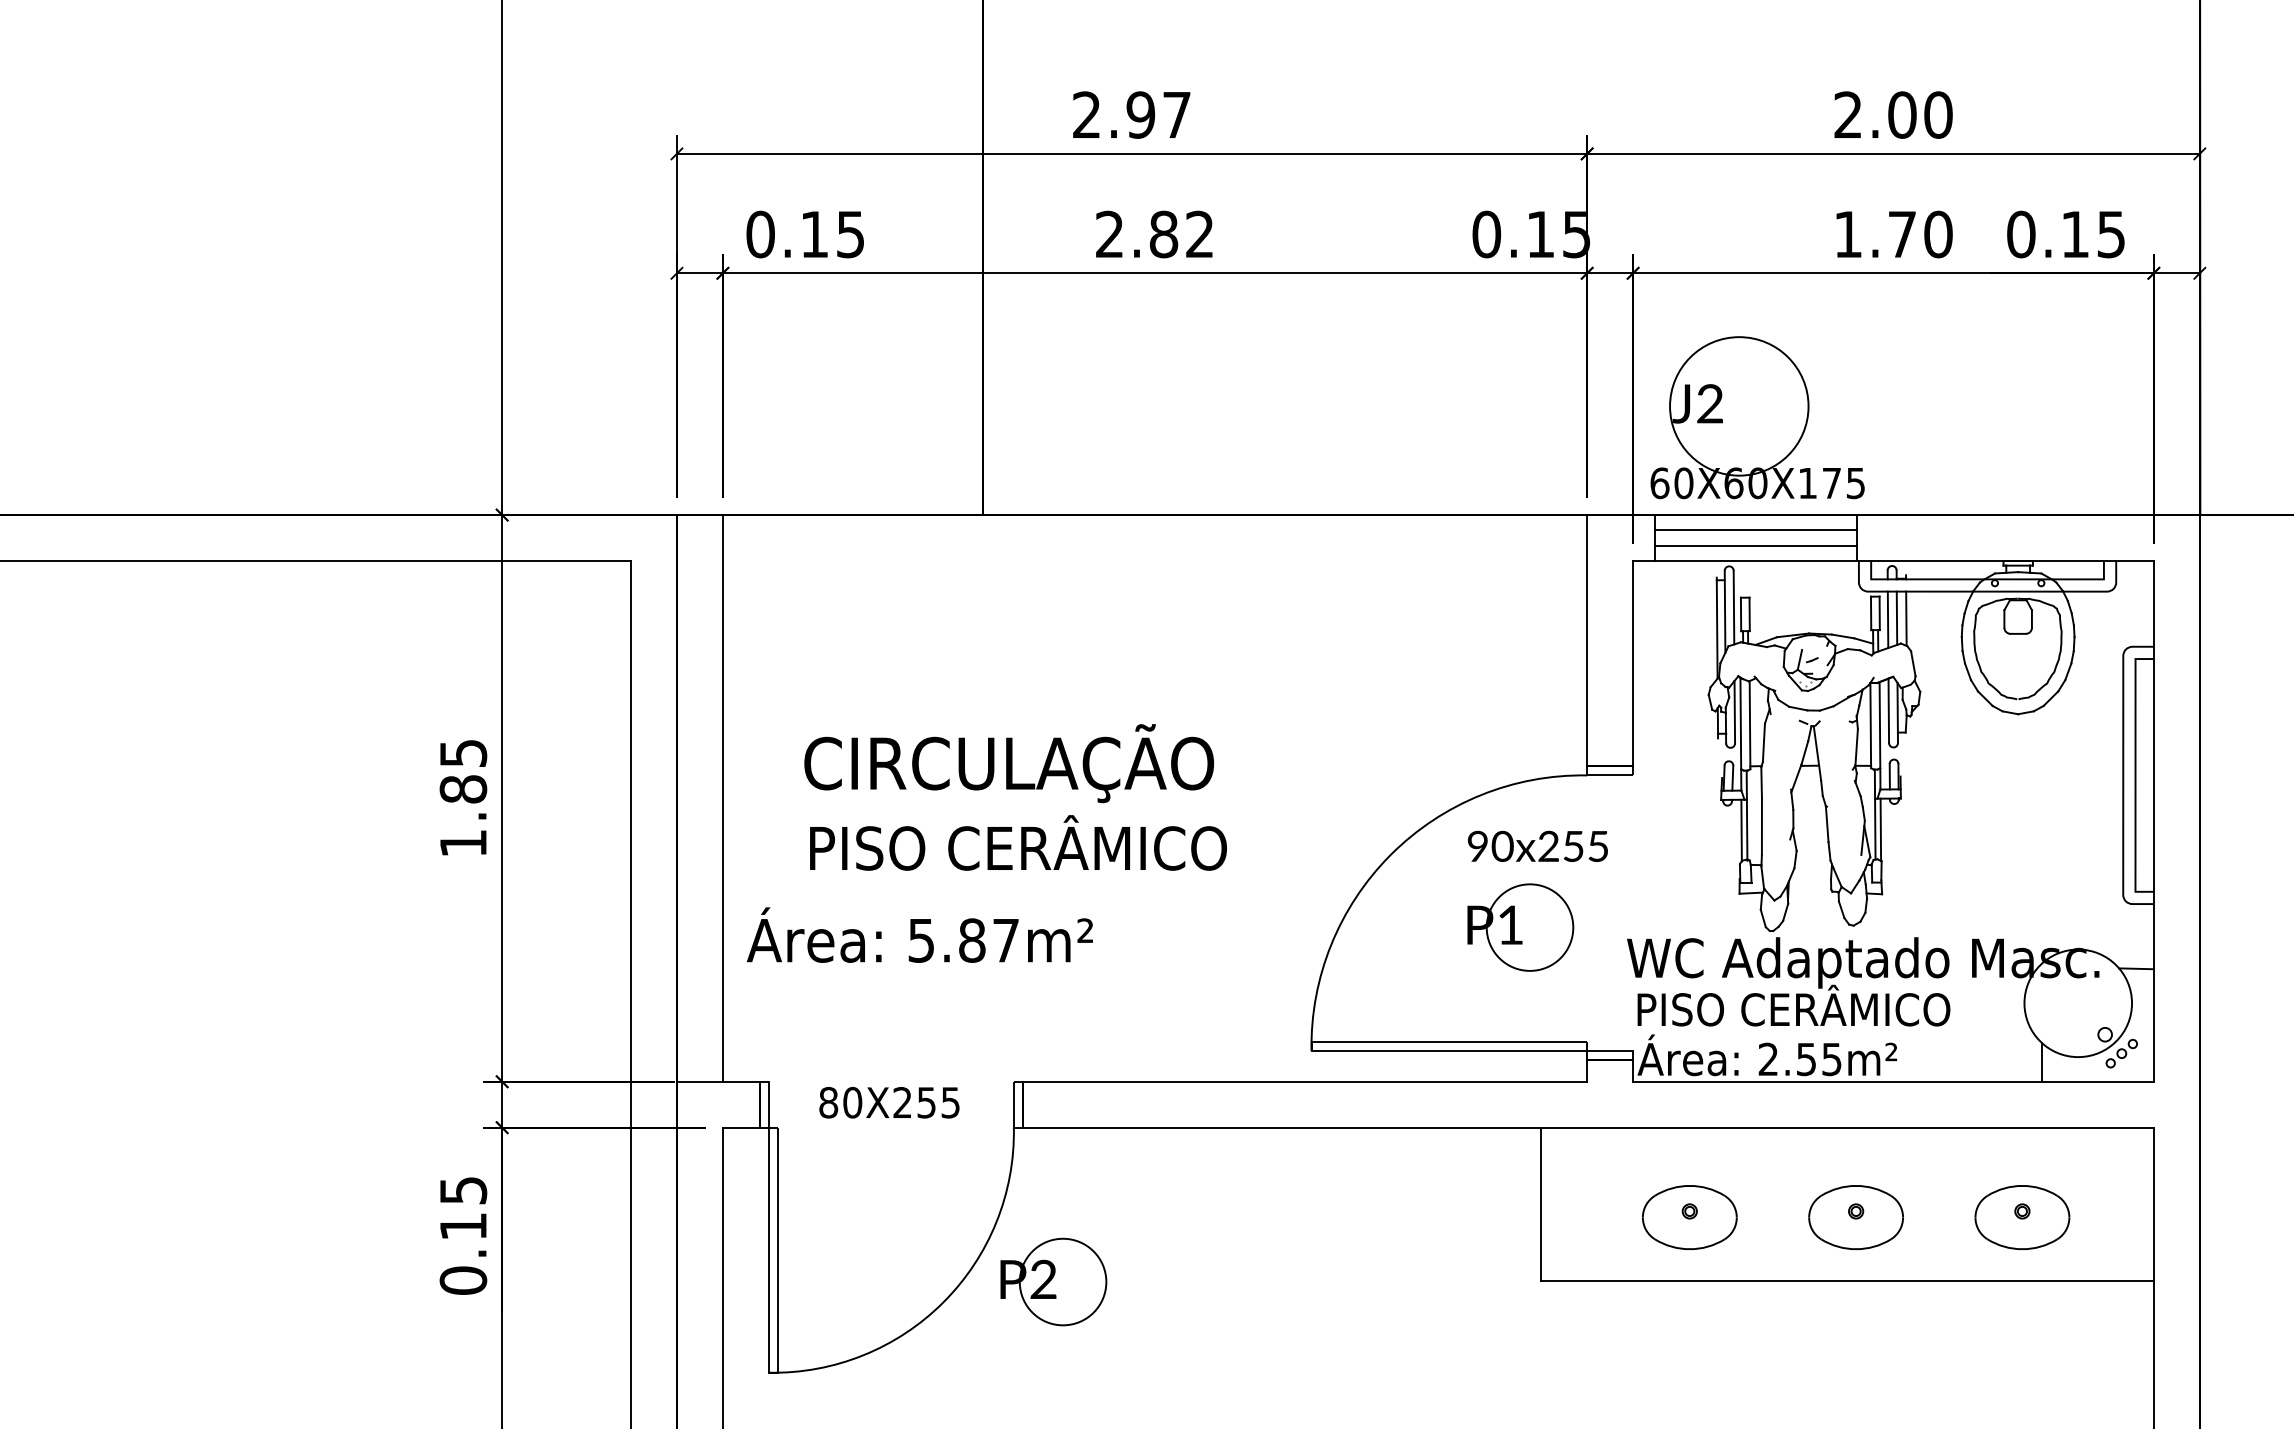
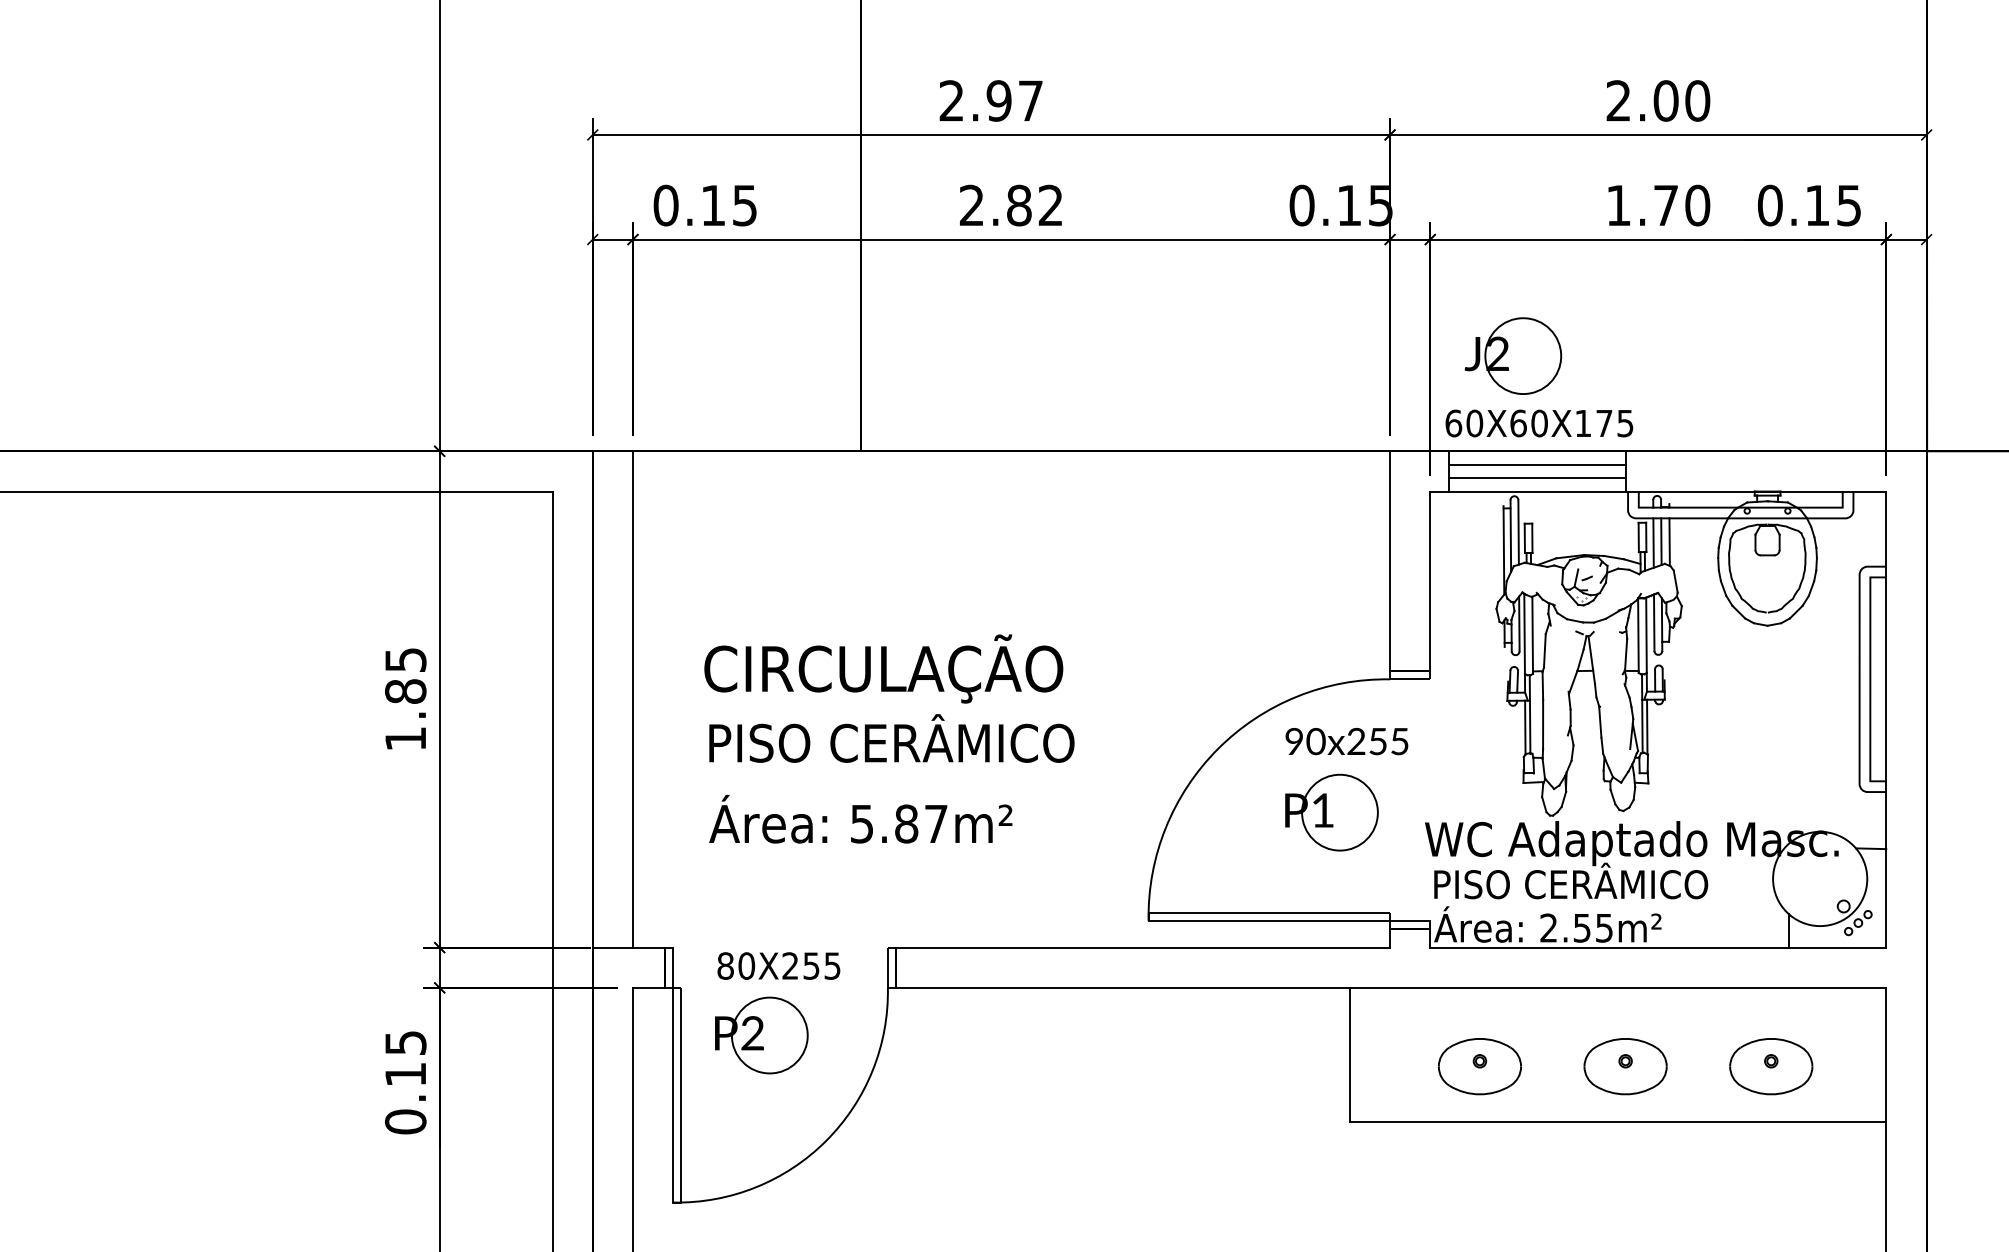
circle: (1739, 406) -> (1523, 356), size x0.62
text: (919, 934) -> (860, 818), moved
part: (1053, 1281) -> (761, 1035), moved

